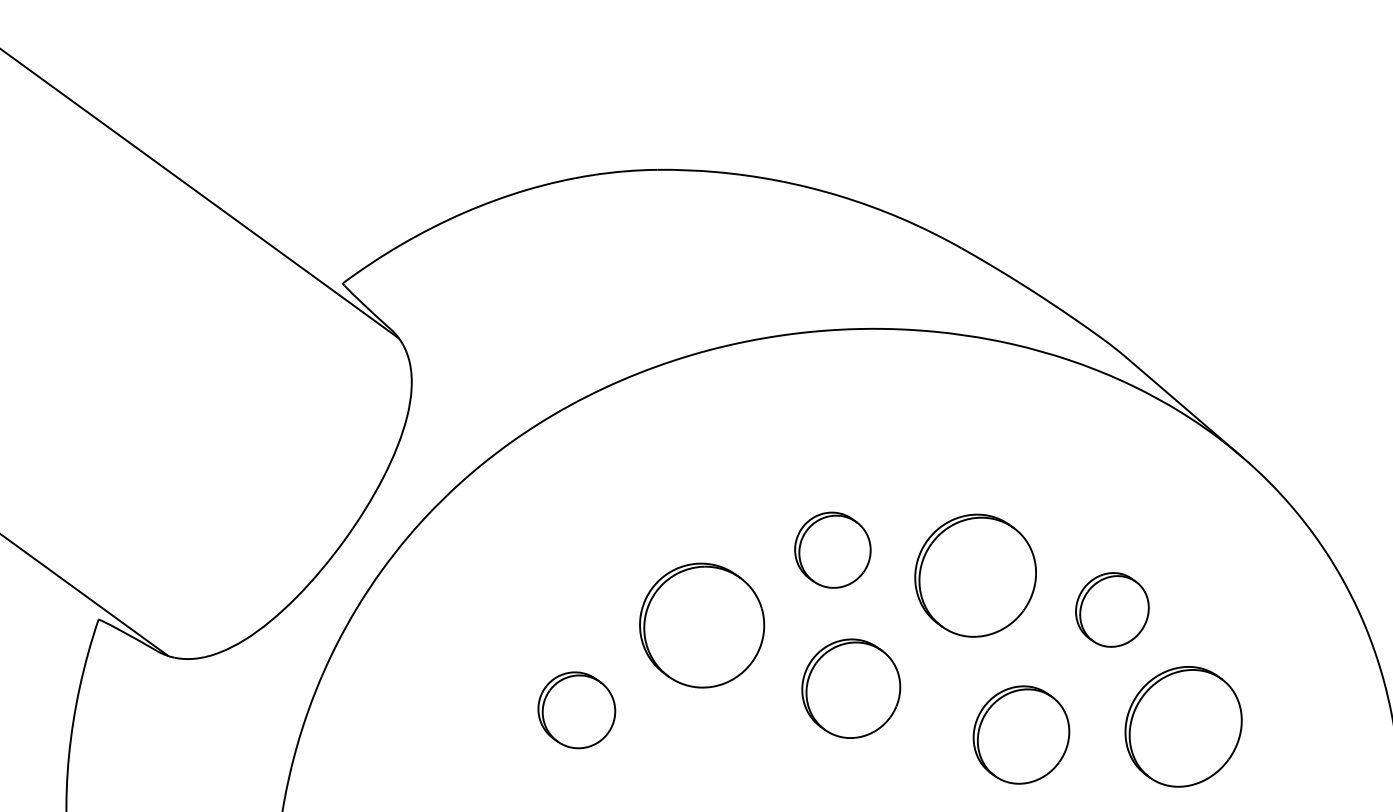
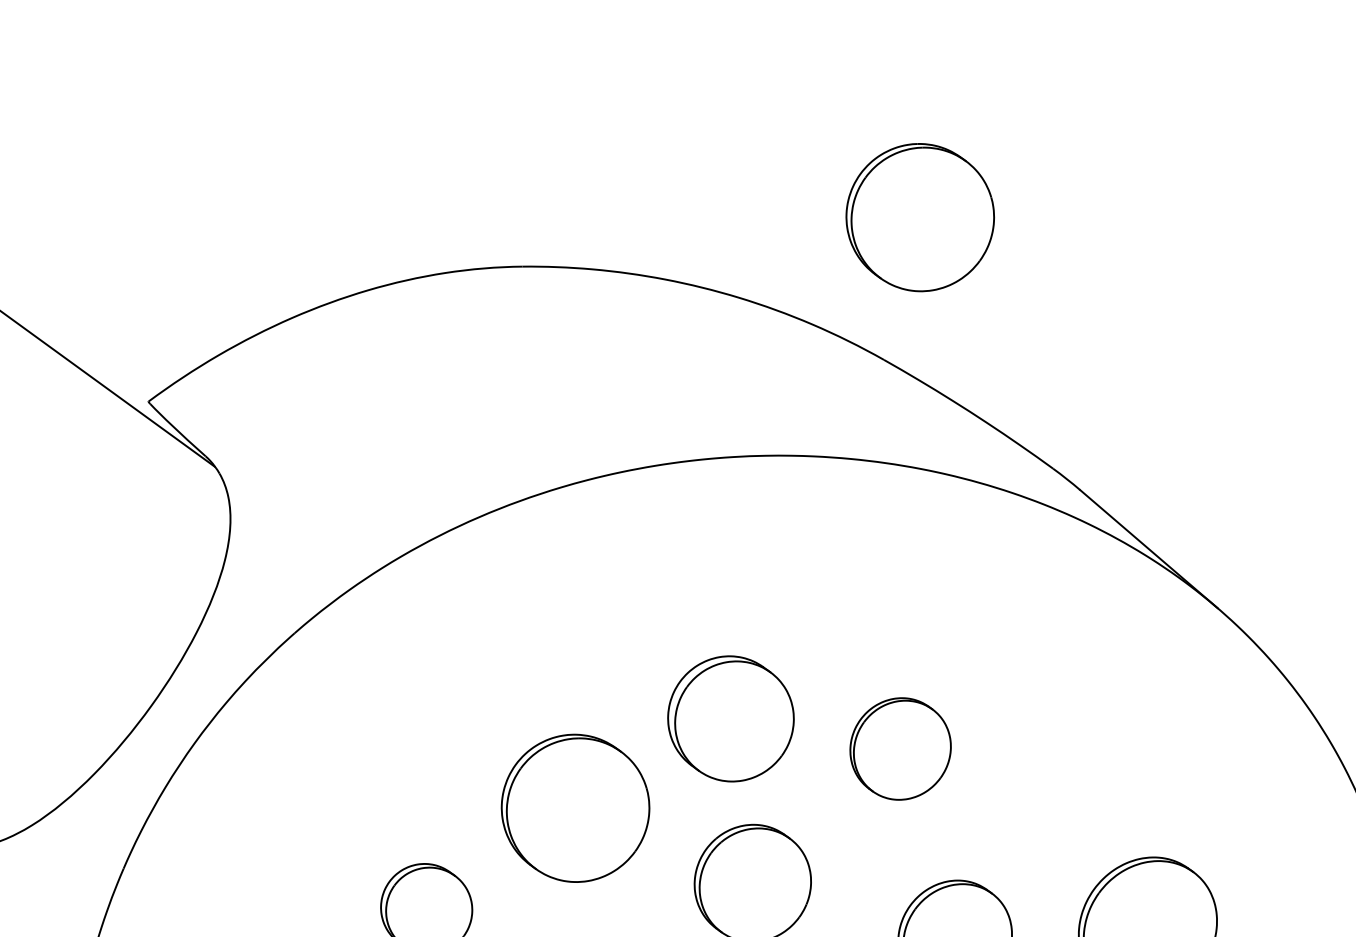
part: (992, 128) -> (920, 217), added
part: (832, 549) -> (730, 717), size x1.4
part: (975, 575) -> (900, 748), size x0.7
part: (1112, 609) -> (1063, 789), removed

